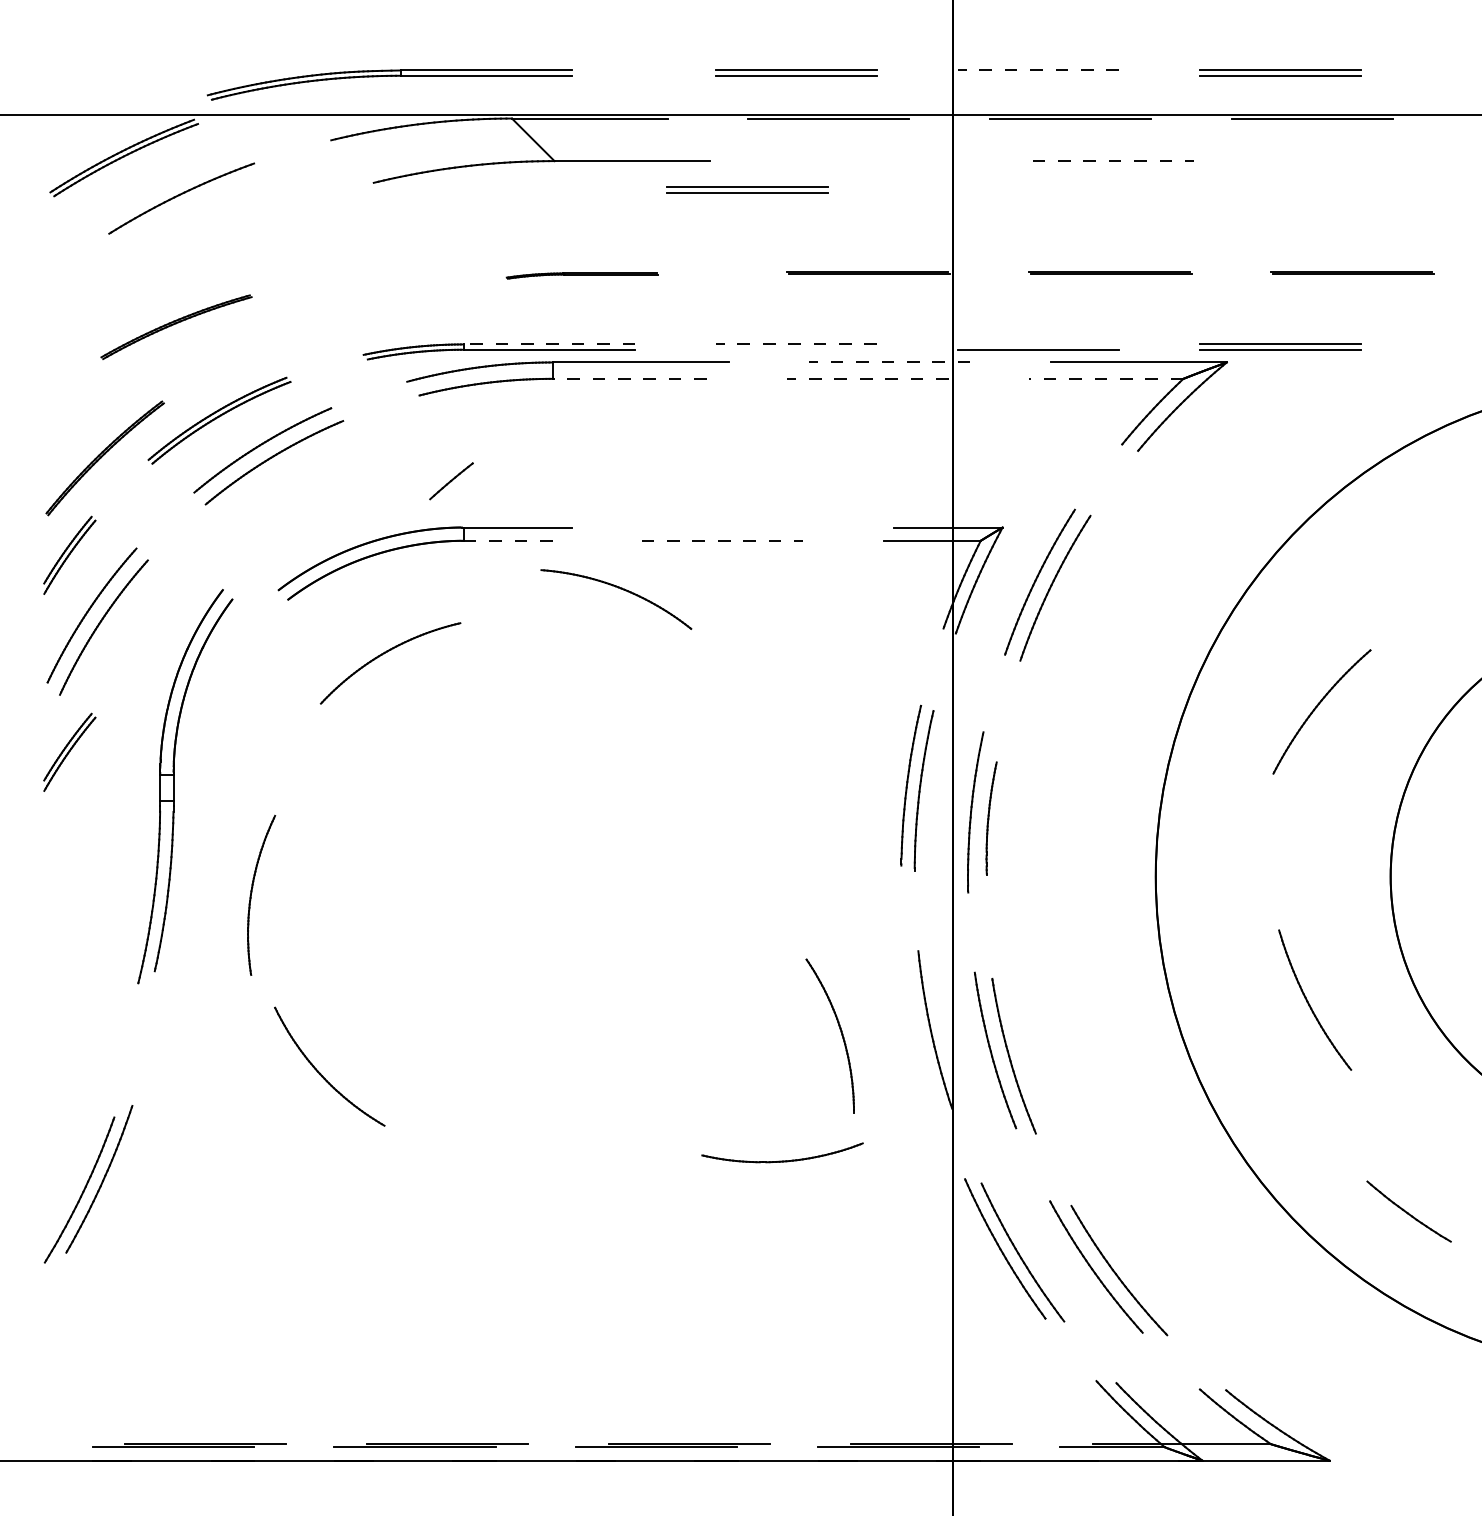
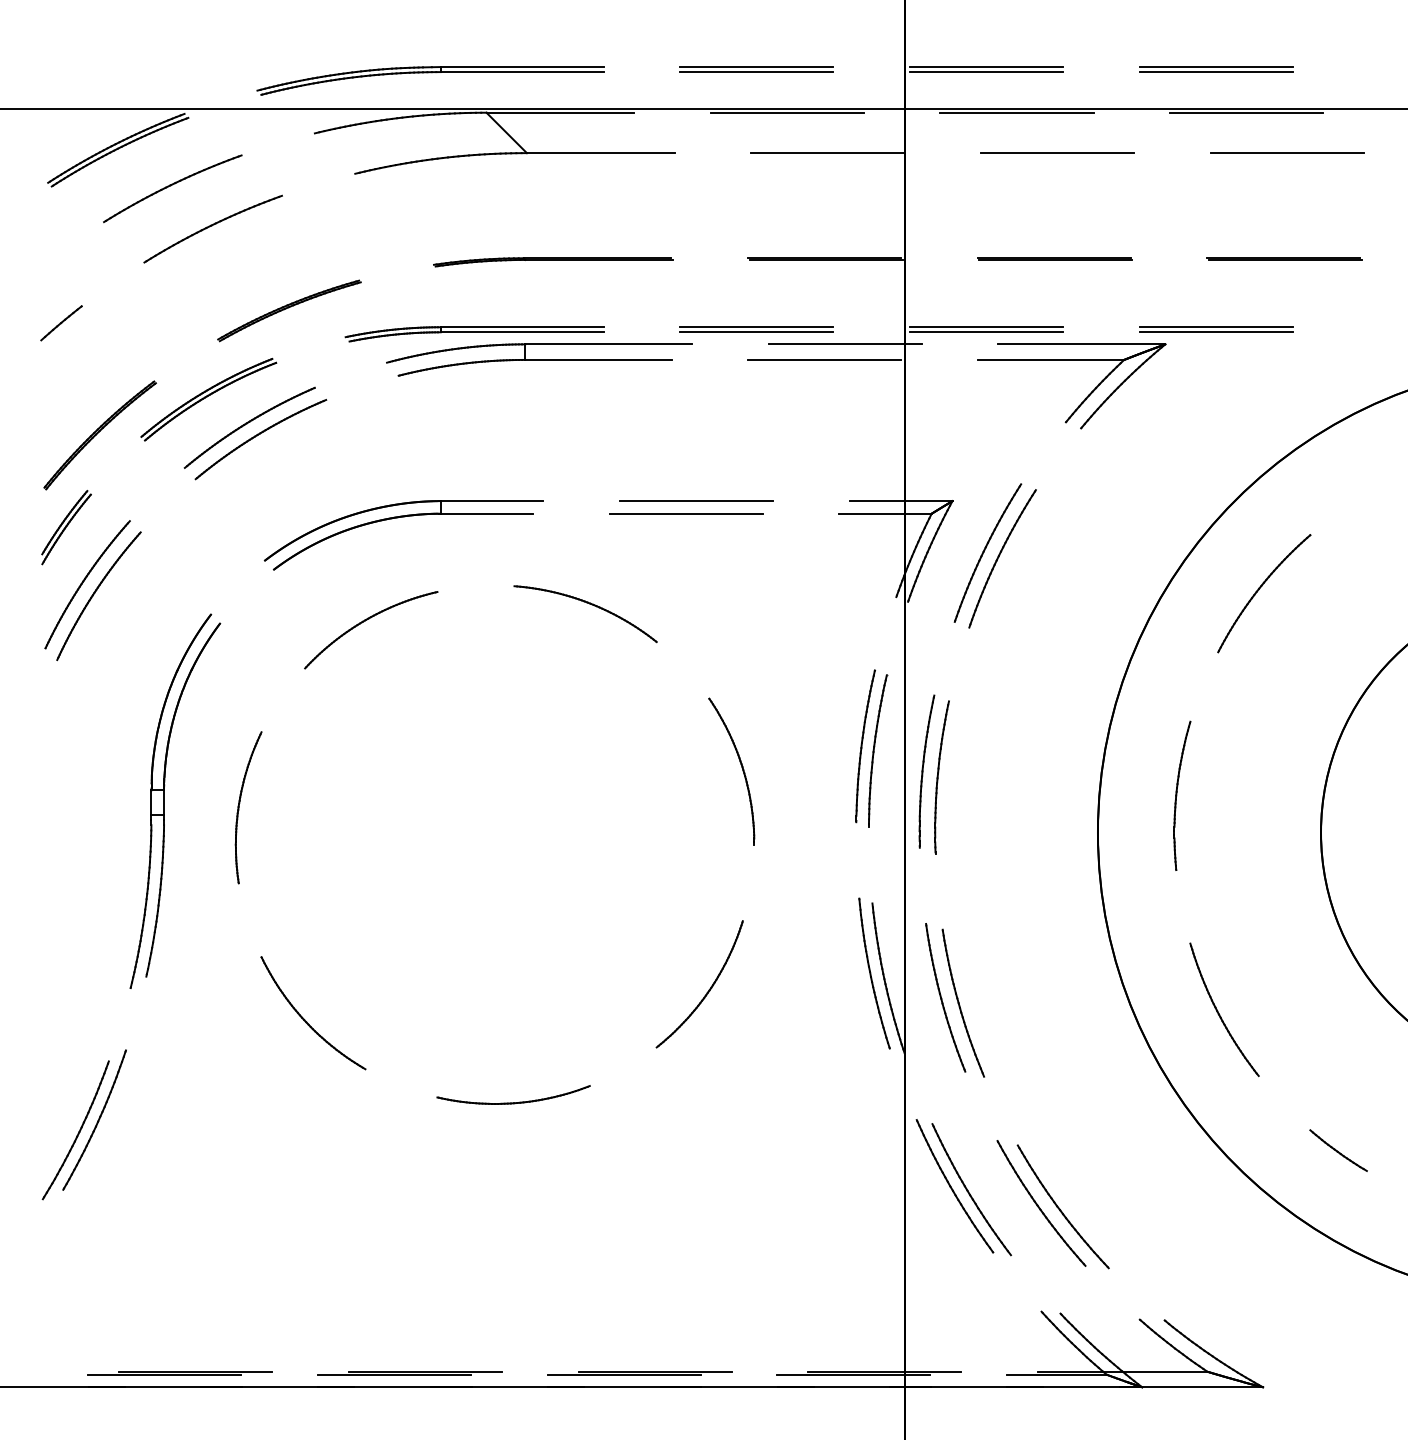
line: (1038, 70) -> (986, 67), dashed -> solid
line: (1037, 75) -> (985, 71), added
part: (389, 76) -> (430, 72), moved
line: (1354, 160) -> (1286, 152), added
line: (870, 161) -> (826, 153), added
line: (1113, 161) -> (1057, 153), dashed -> solid
part: (747, 189) -> (710, 180), removed
part: (223, 241) -> (212, 229), added
part: (581, 275) -> (552, 261), size x1.67
part: (176, 326) -> (289, 310), moved
line: (549, 344) -> (522, 327), dashed -> solid
line: (796, 344) -> (756, 327), dashed -> solid
line: (1037, 344) -> (985, 327), added
line: (796, 349) -> (756, 332), added
line: (889, 362) -> (845, 344), dashed -> solid
line: (629, 378) -> (598, 359), dashed -> solid
line: (868, 378) -> (825, 359), dashed -> solid
line: (1105, 378) -> (1050, 359), dashed -> solid
line: (451, 481) -> (61, 323), moved
line: (733, 527) -> (696, 501), added
line: (512, 540) -> (486, 513), dashed -> solid
line: (722, 540) -> (686, 513), dashed -> solid
part: (620, 589) -> (589, 604), moved
part: (1321, 711) -> (1263, 593), moved
part: (69, 751) -> (66, 713), removed
part: (174, 786) -> (165, 801), moved
part: (991, 818) -> (941, 777), size x1.43
part: (1244, 837) -> (1182, 795), added
part: (252, 892) -> (240, 804), moved
part: (1310, 1004) -> (1220, 1013), moved
part: (920, 1024) -> (874, 973), added
part: (840, 1032) -> (741, 767), moved
part: (745, 1042) -> (708, 990), added
part: (782, 1160) -> (513, 1102), moved
part: (1409, 1210) -> (1338, 1149), size x0.71

